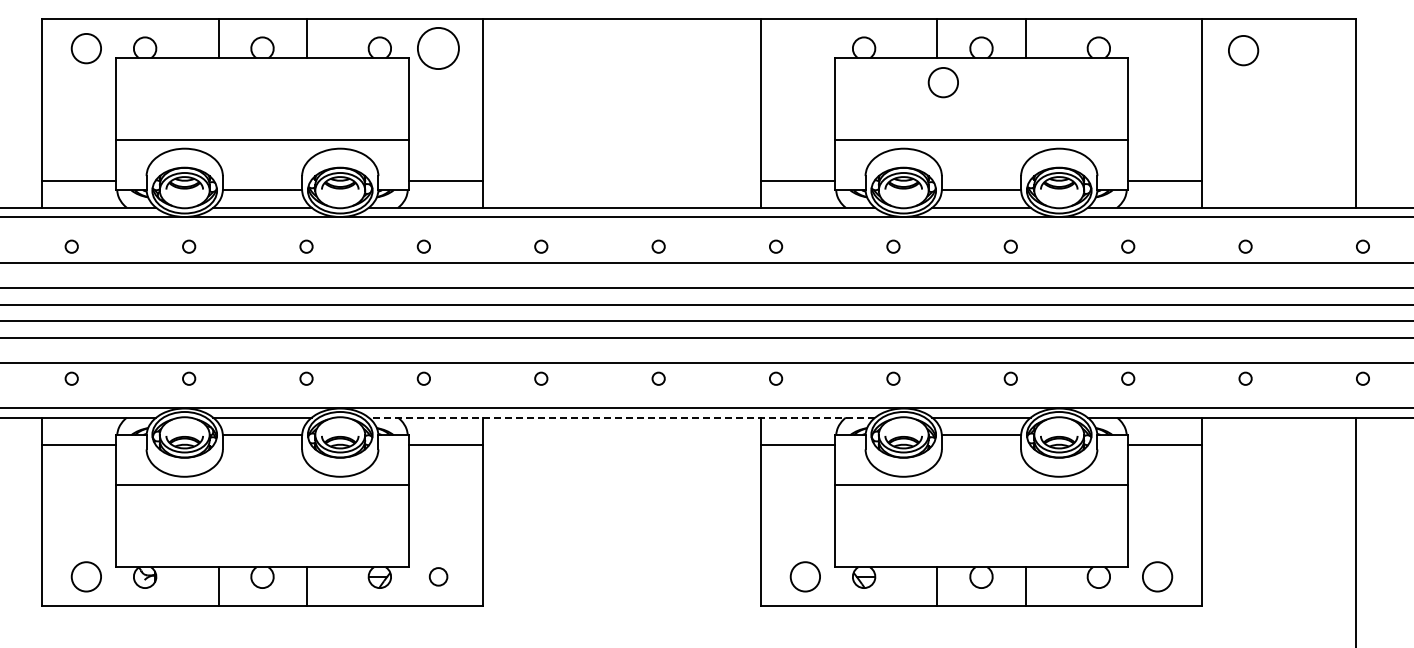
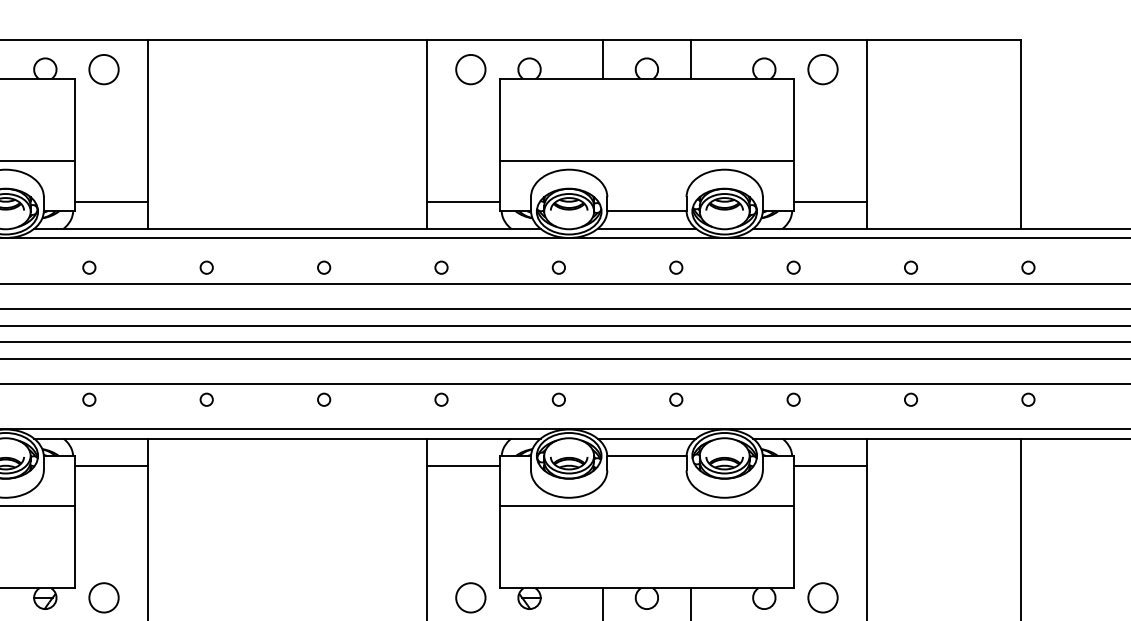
circle: (438, 48) -> (103, 69), size x0.71
circle: (1243, 50) -> (822, 69), moved
circle: (942, 82) -> (469, 69), moved
line: (621, 417) -> (286, 438), dashed -> solid
circle: (438, 576) -> (103, 597), size x1.67

